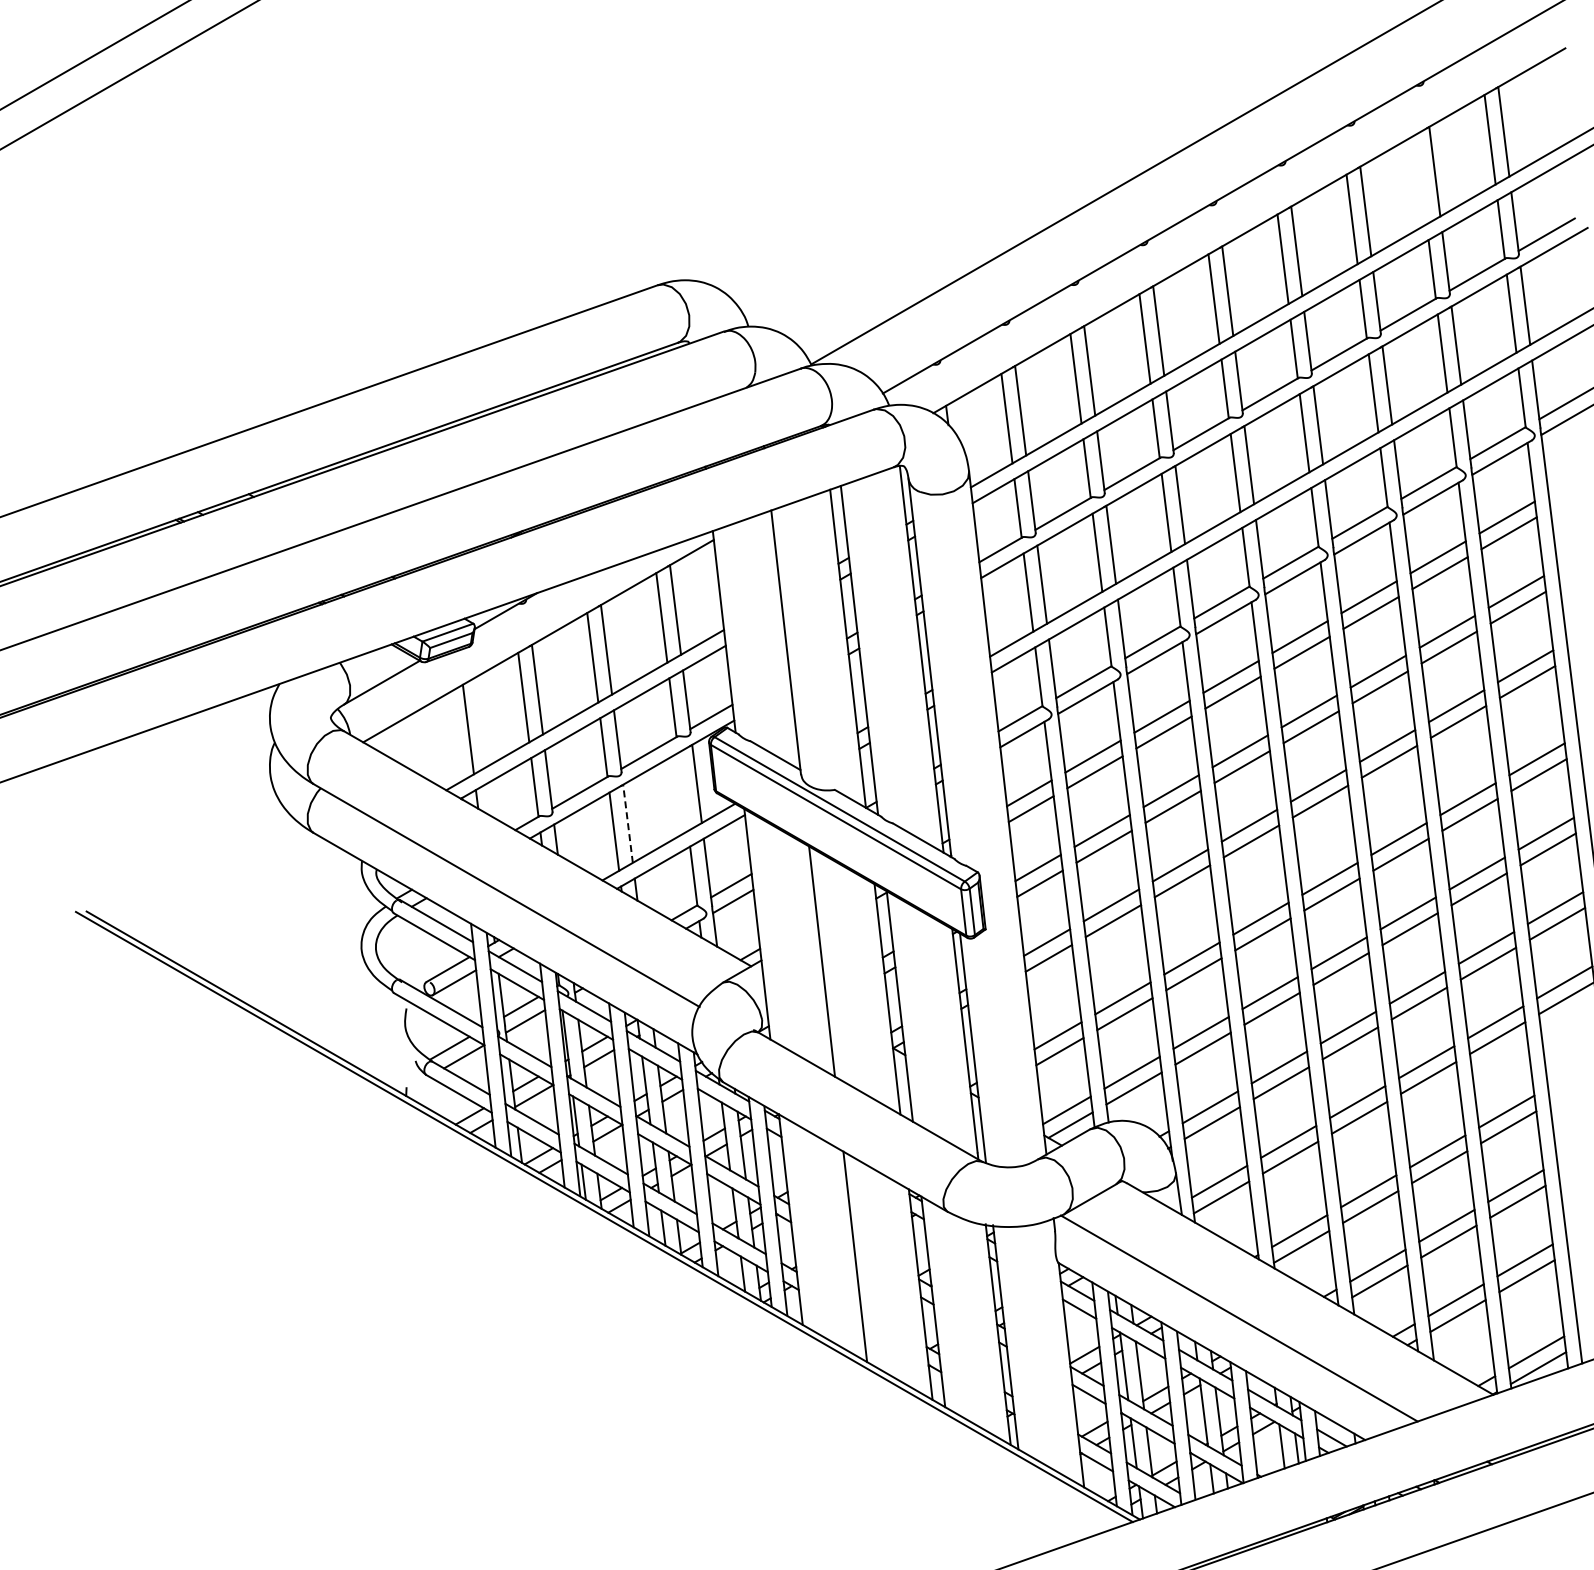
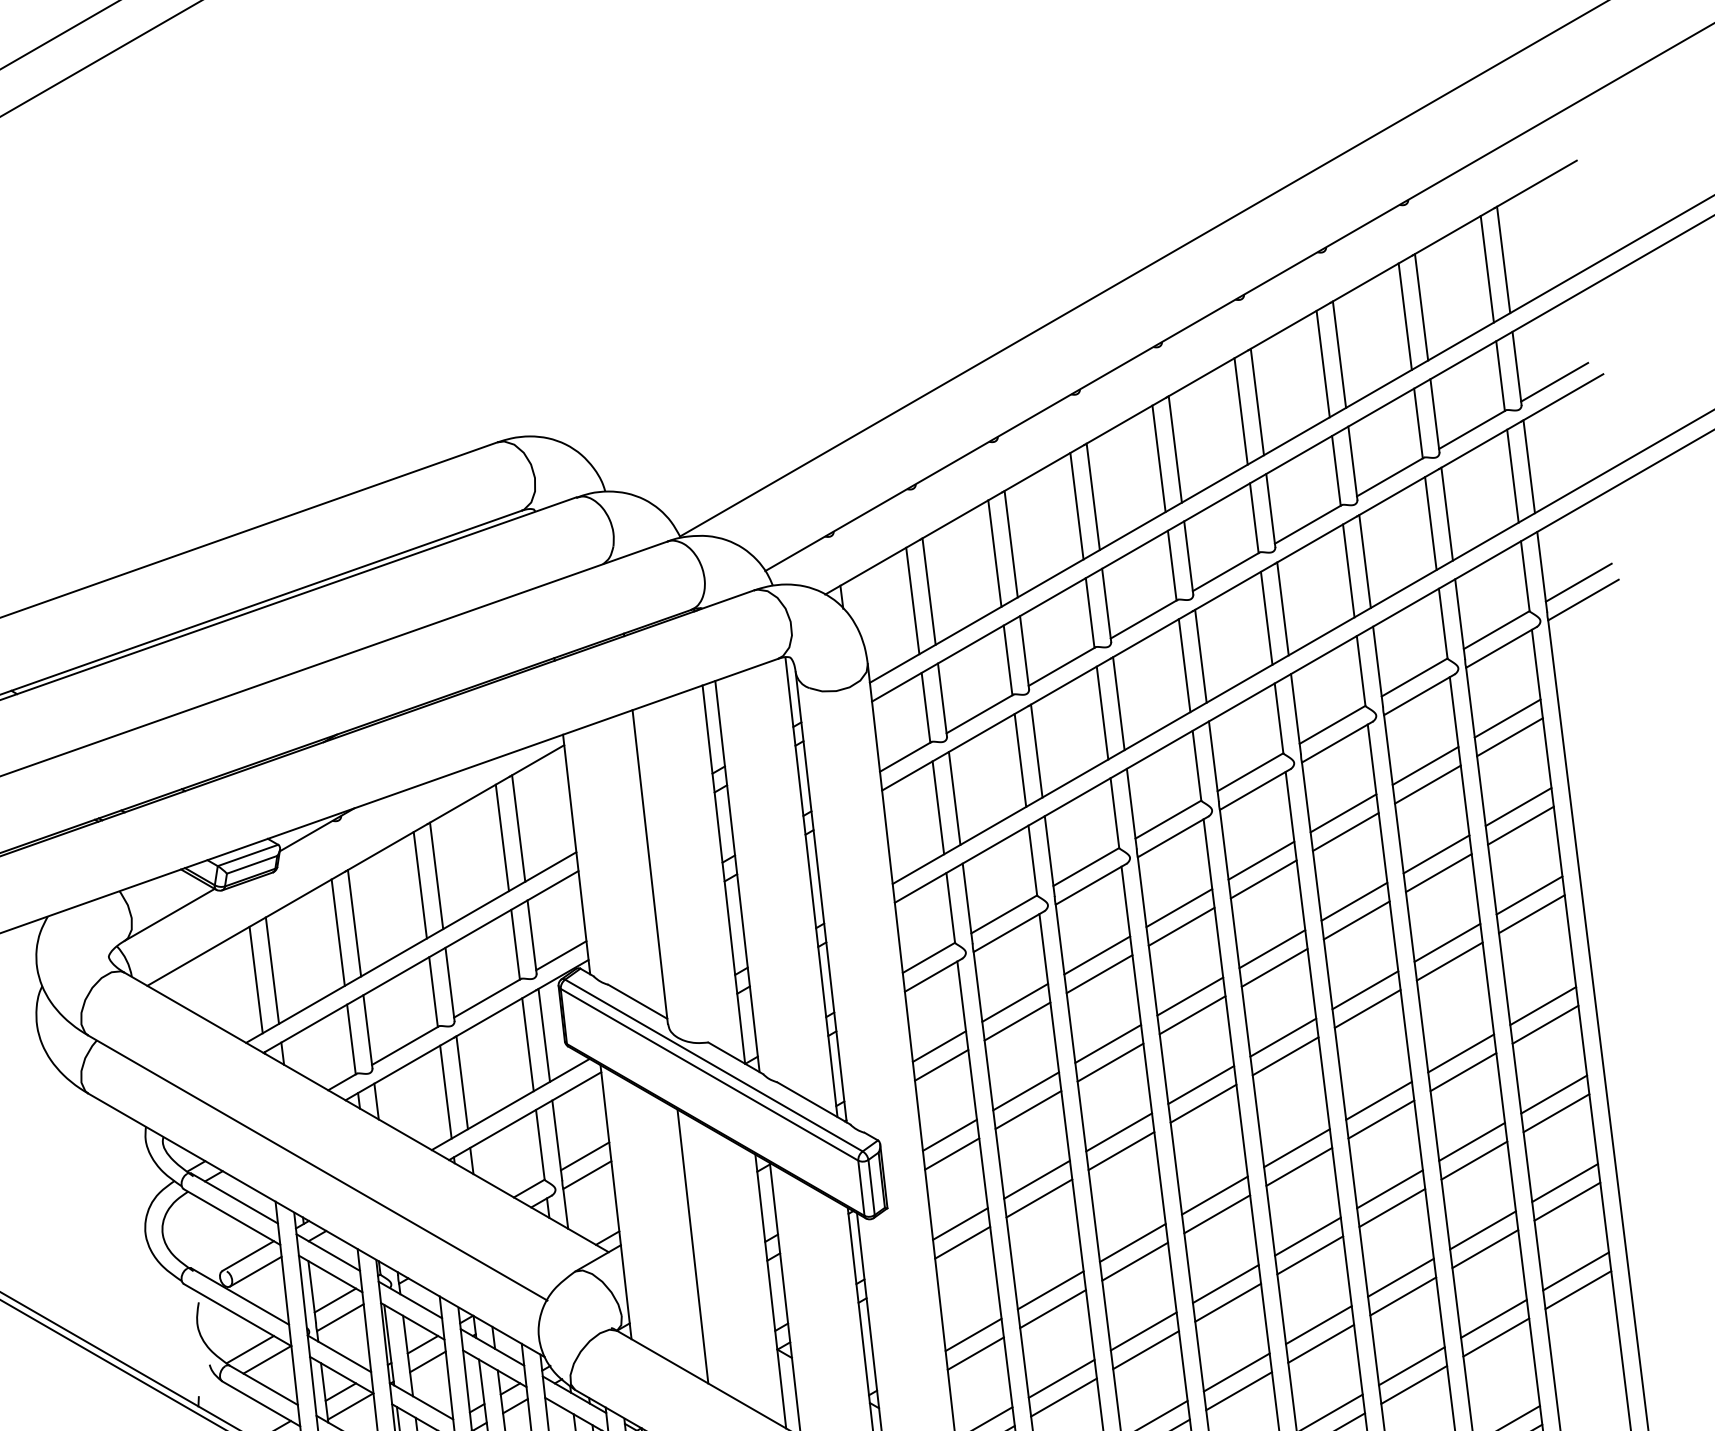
line: (1420, 179) -> (1404, 316), added
line: (454, 737) -> (255, 980), added
line: (683, 791) -> (528, 1044), added
line: (627, 823) -> (461, 1082), dashed -> solid

